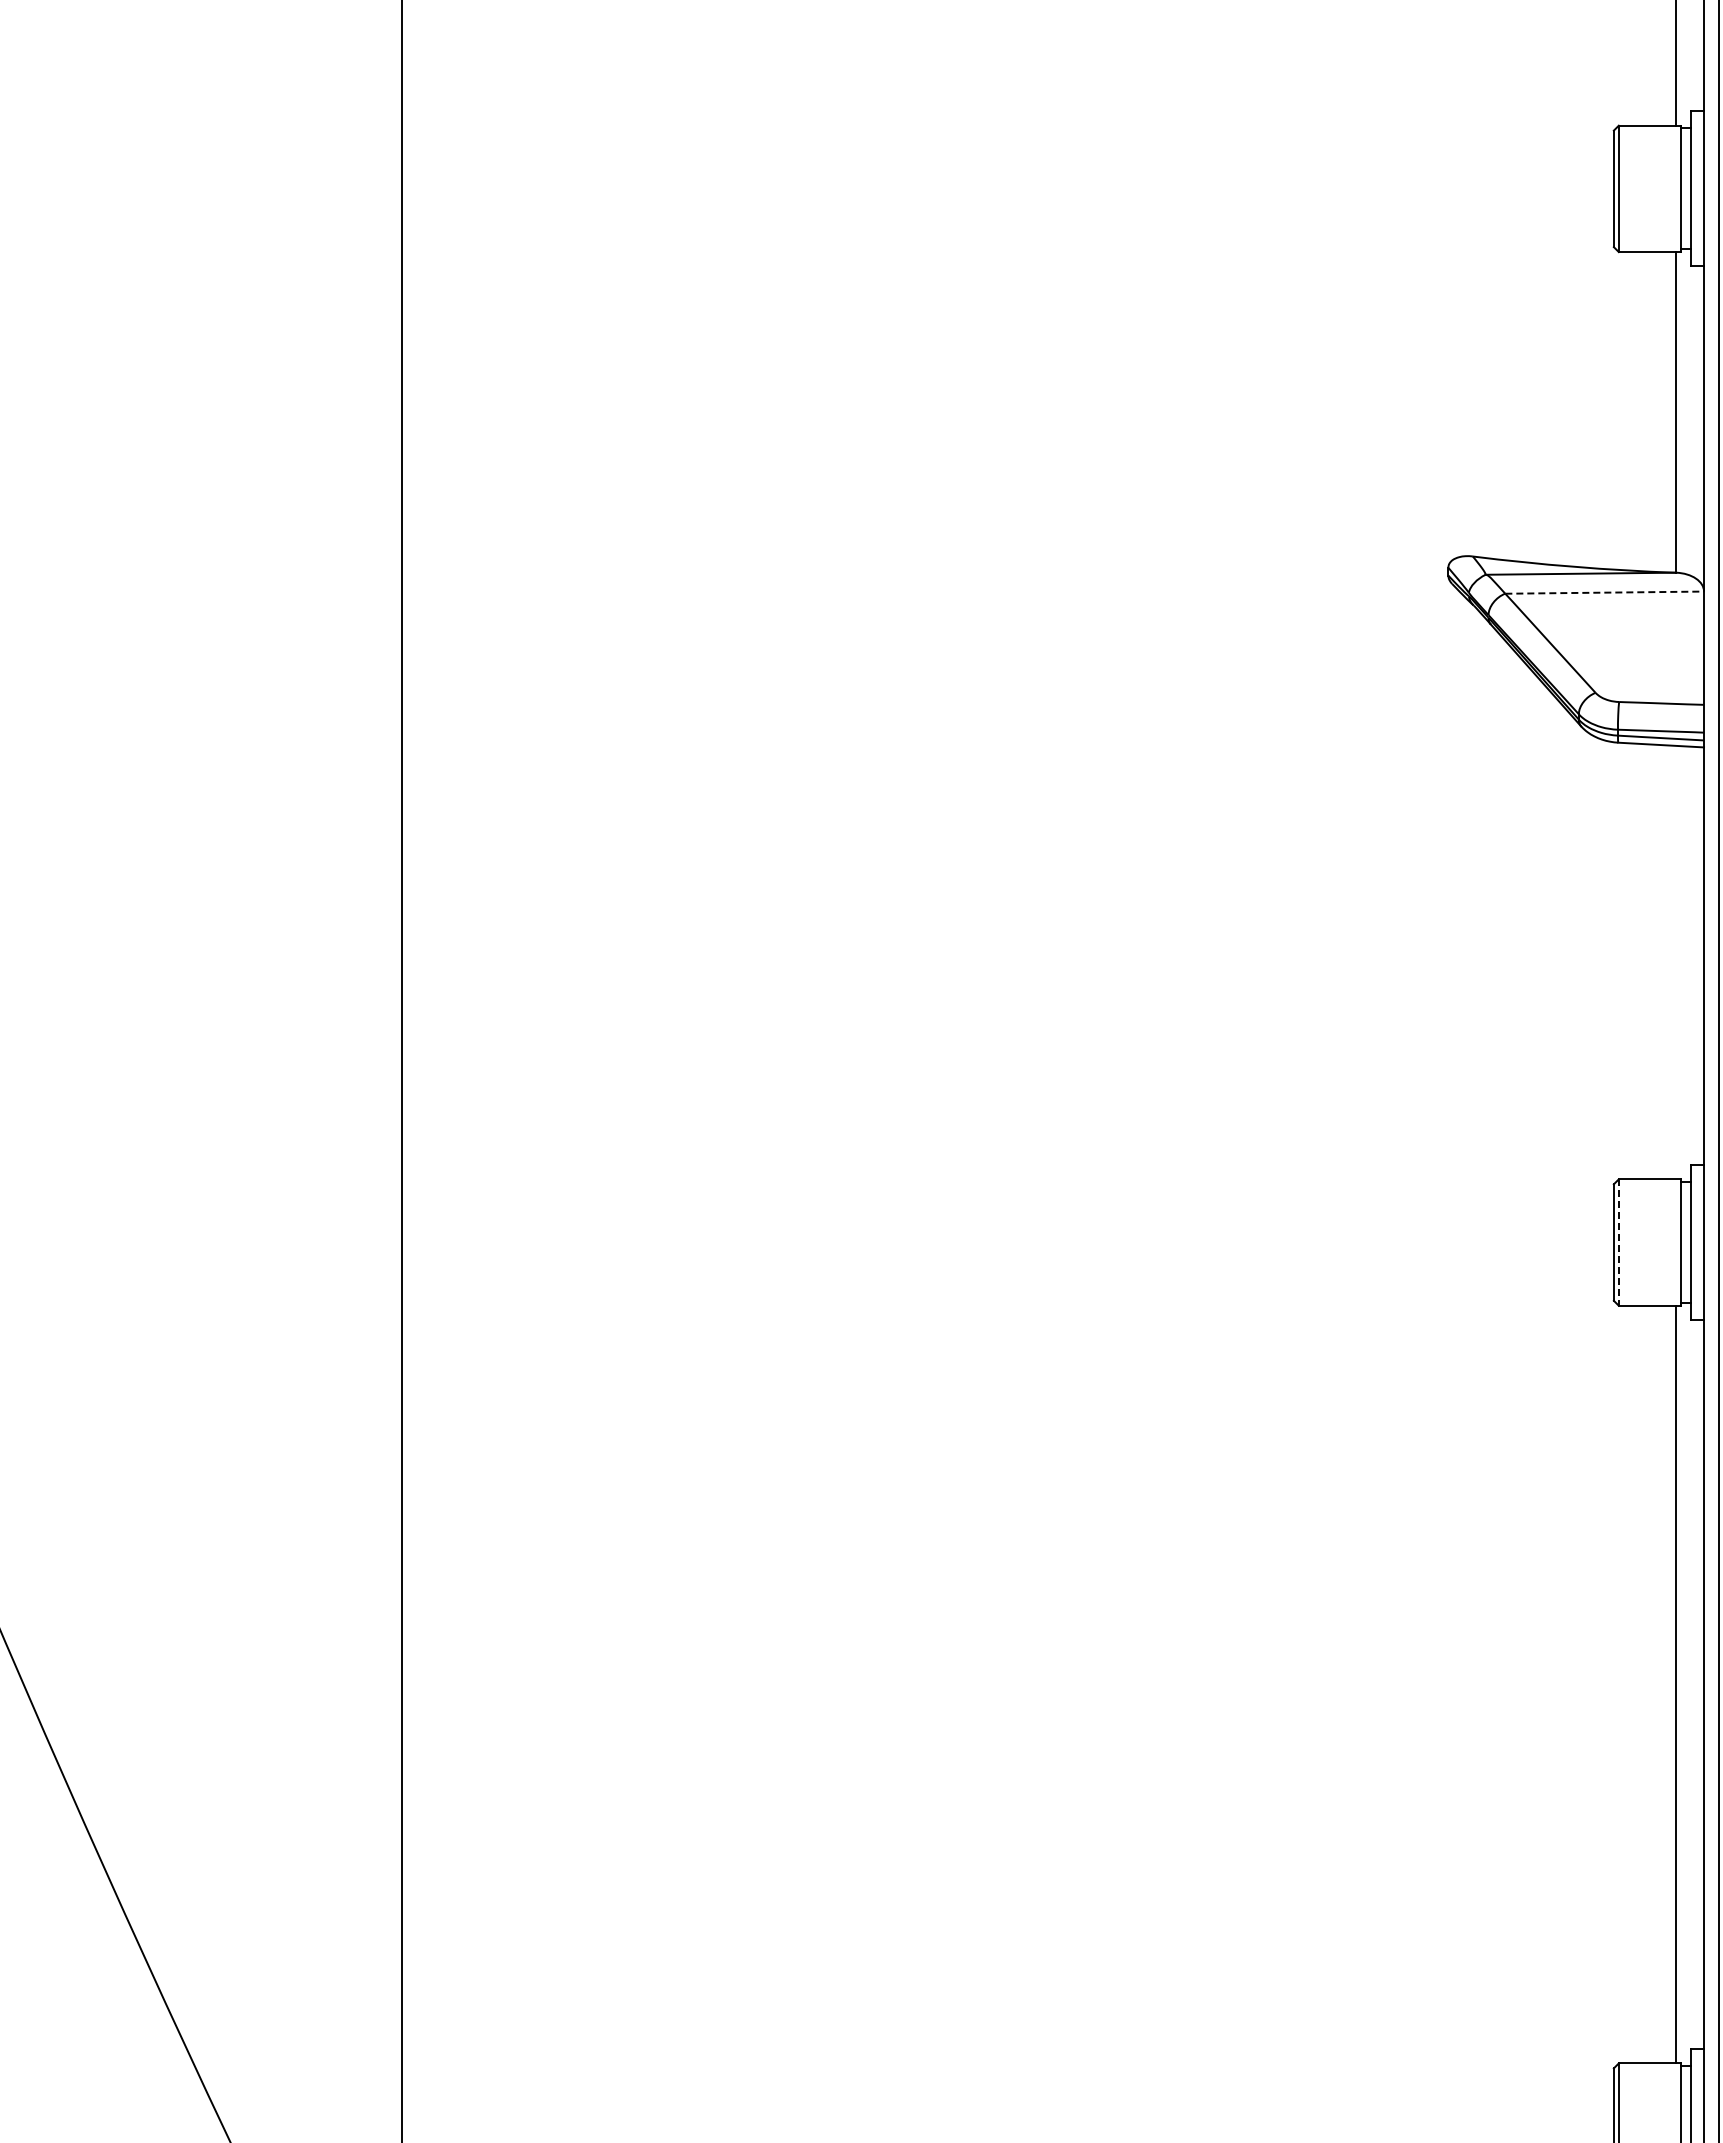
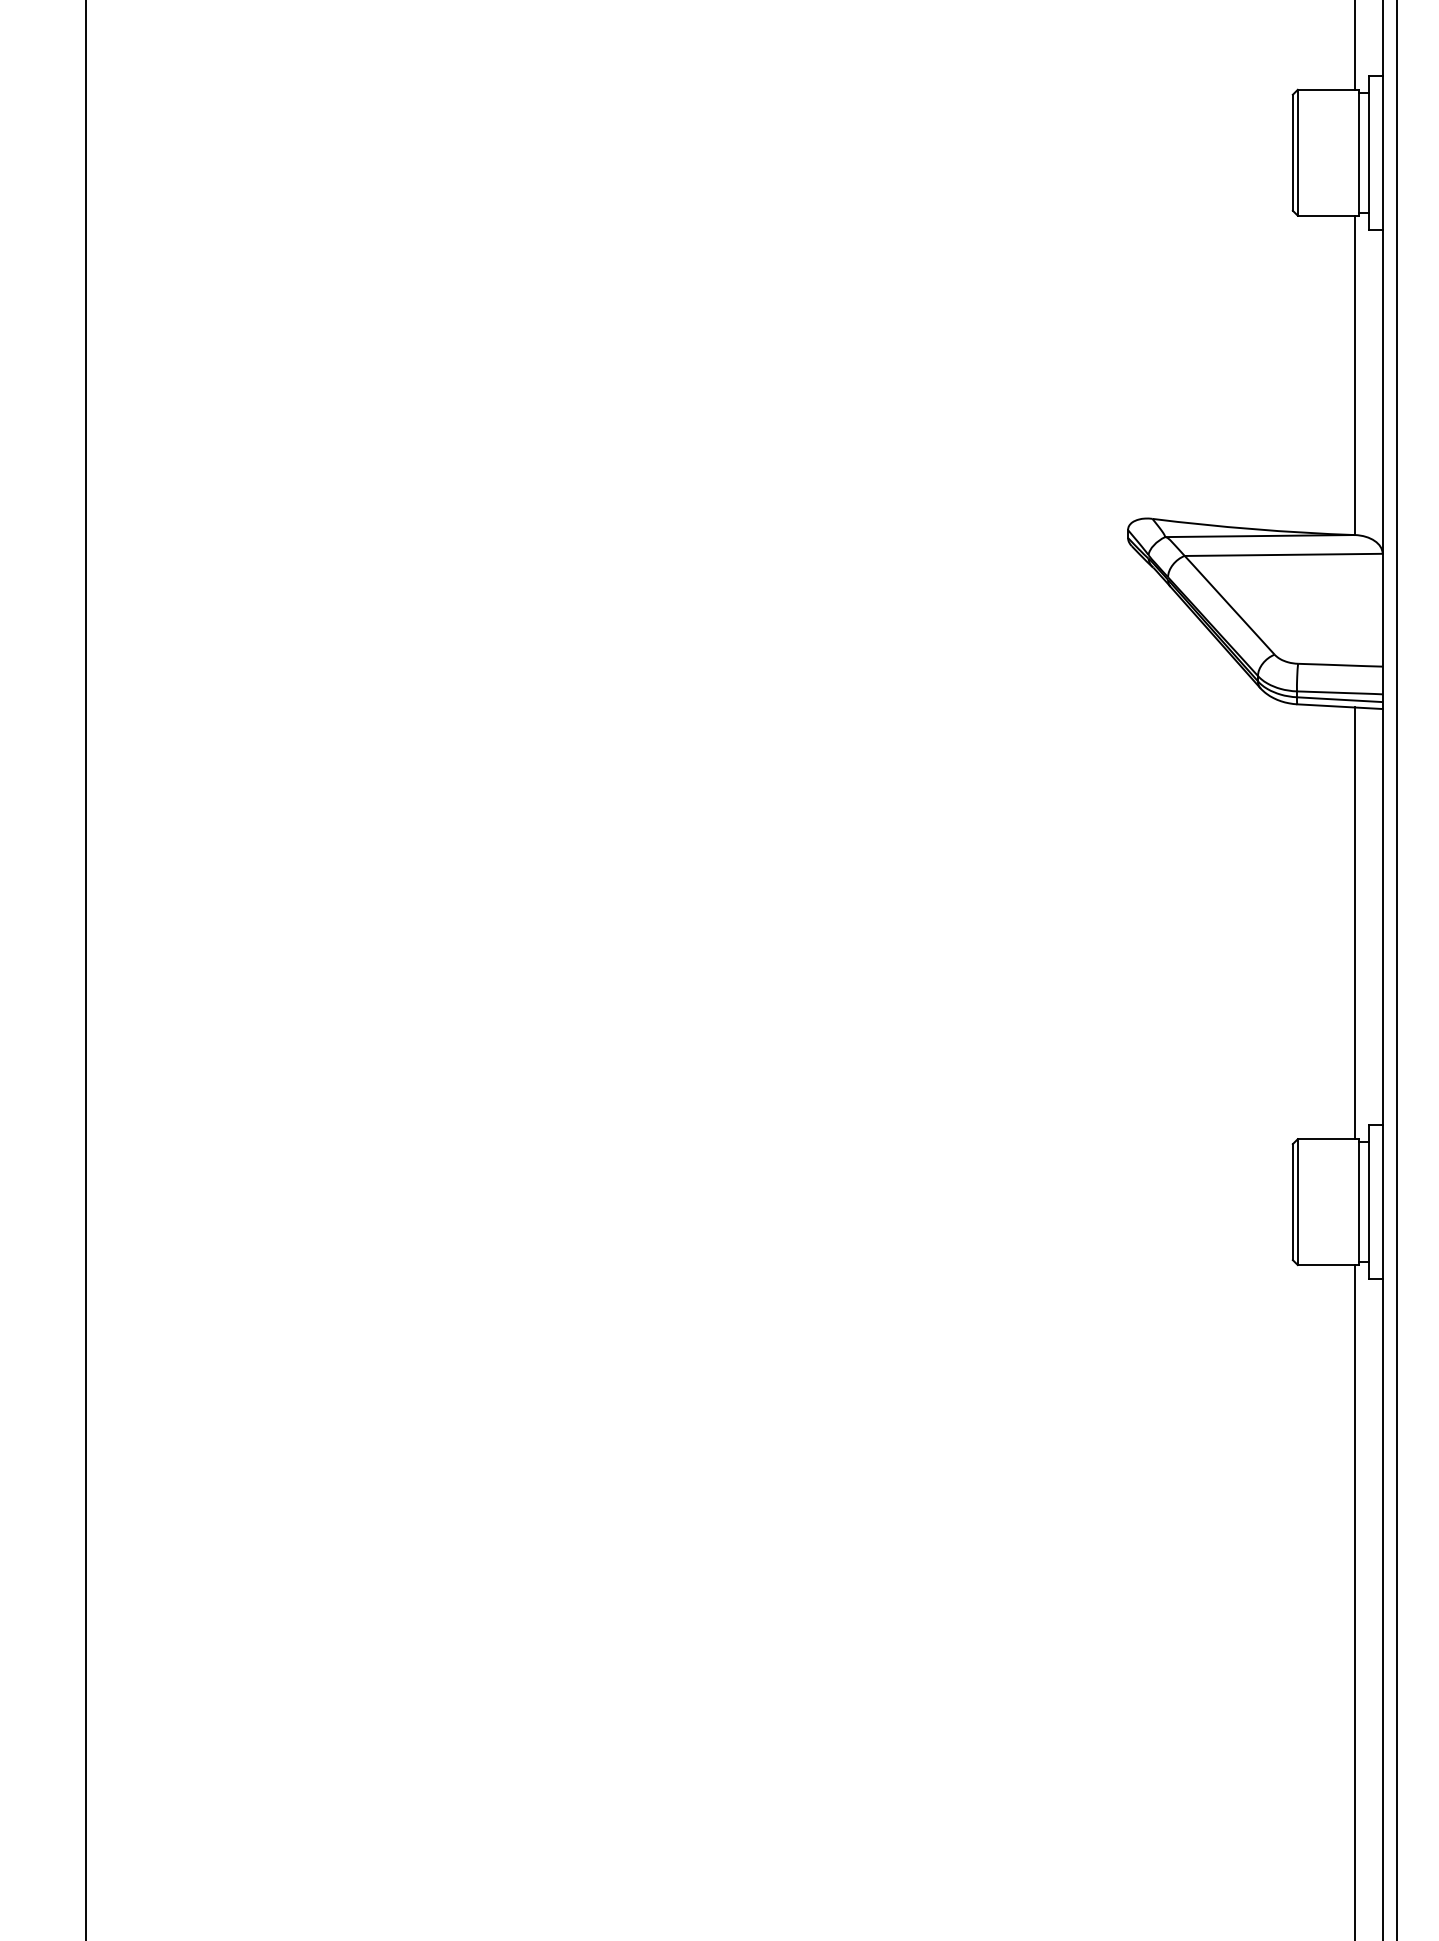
line: (1605, 592) -> (1284, 554), dashed -> solid
line: (1676, 962) -> (1355, 923), added
line: (1618, 1243) -> (1297, 1203), dashed -> solid

